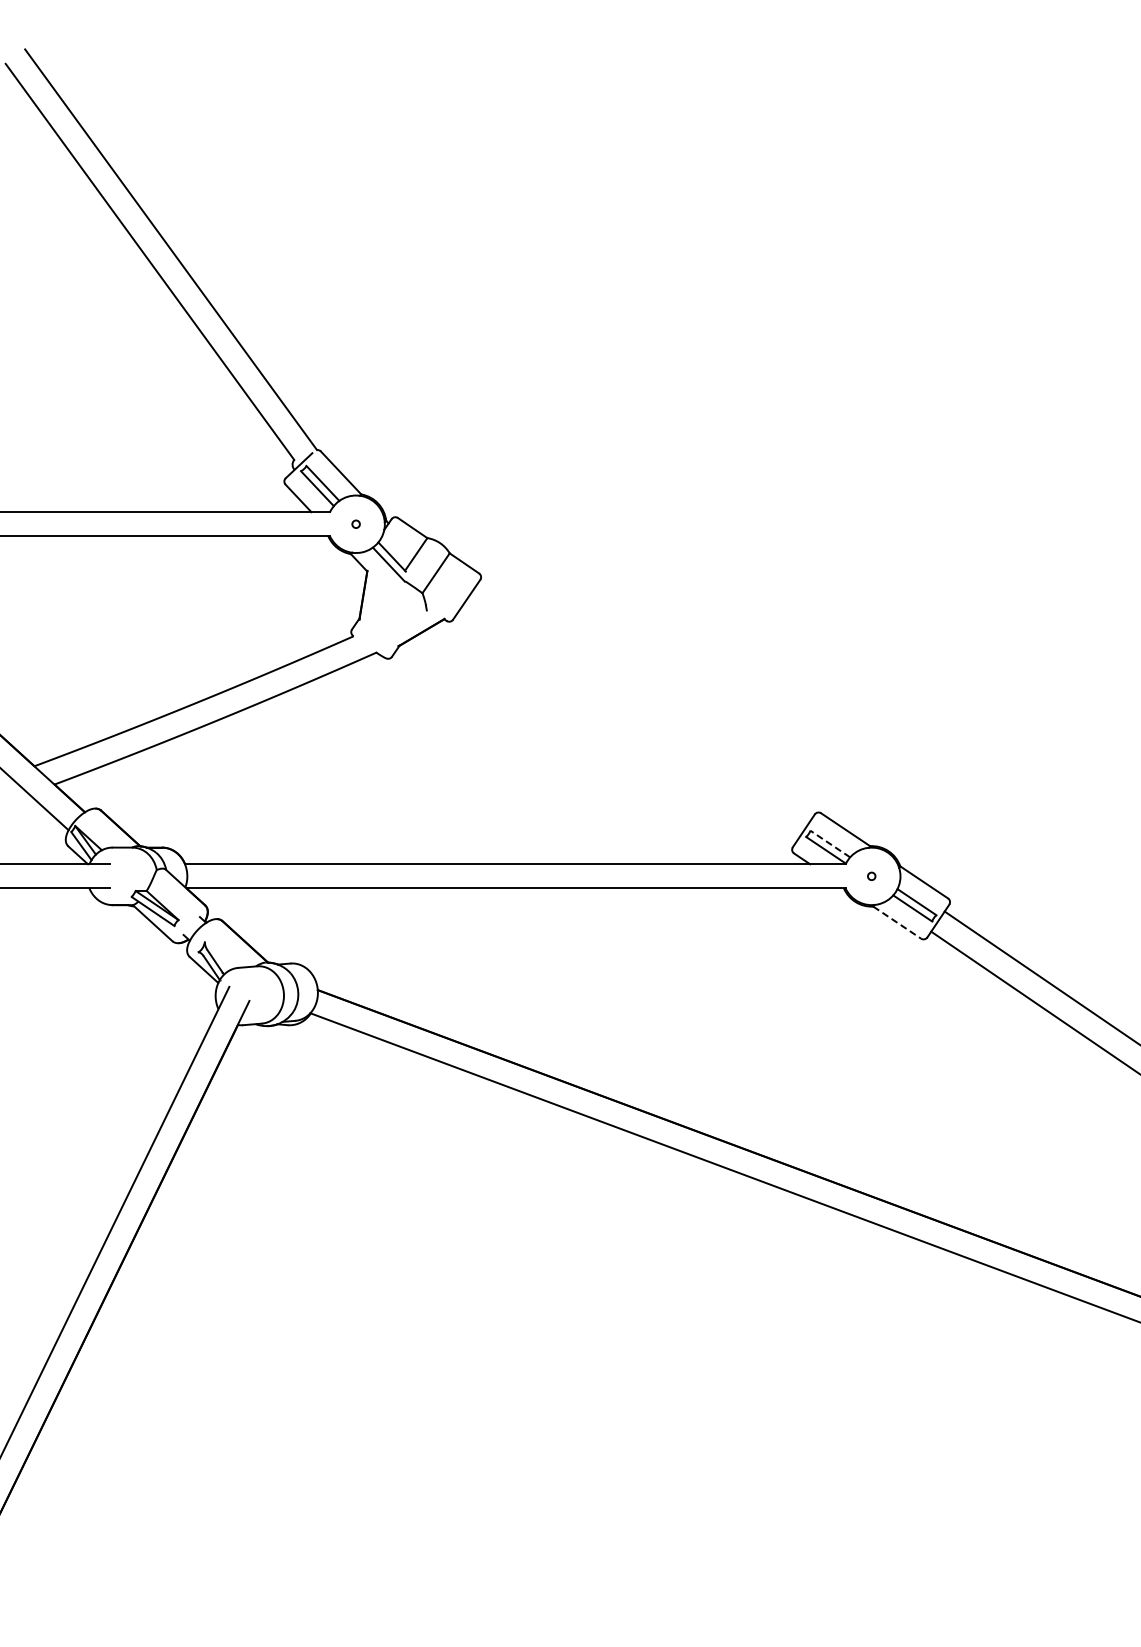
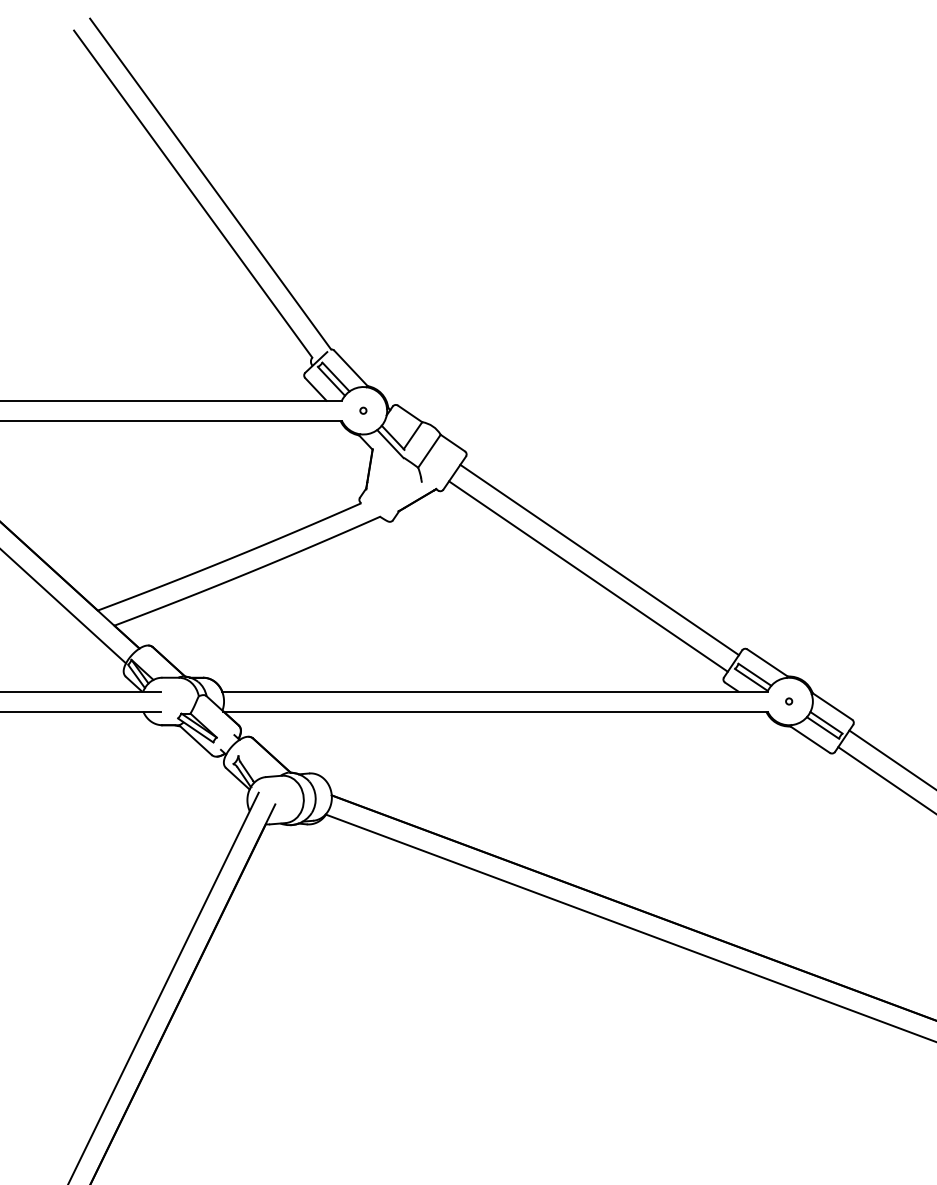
line: (641, 704) -> (599, 559), added
line: (628, 724) -> (588, 576), added
line: (830, 844) -> (755, 675), dashed -> solid
line: (897, 922) -> (810, 739), dashed -> solid

